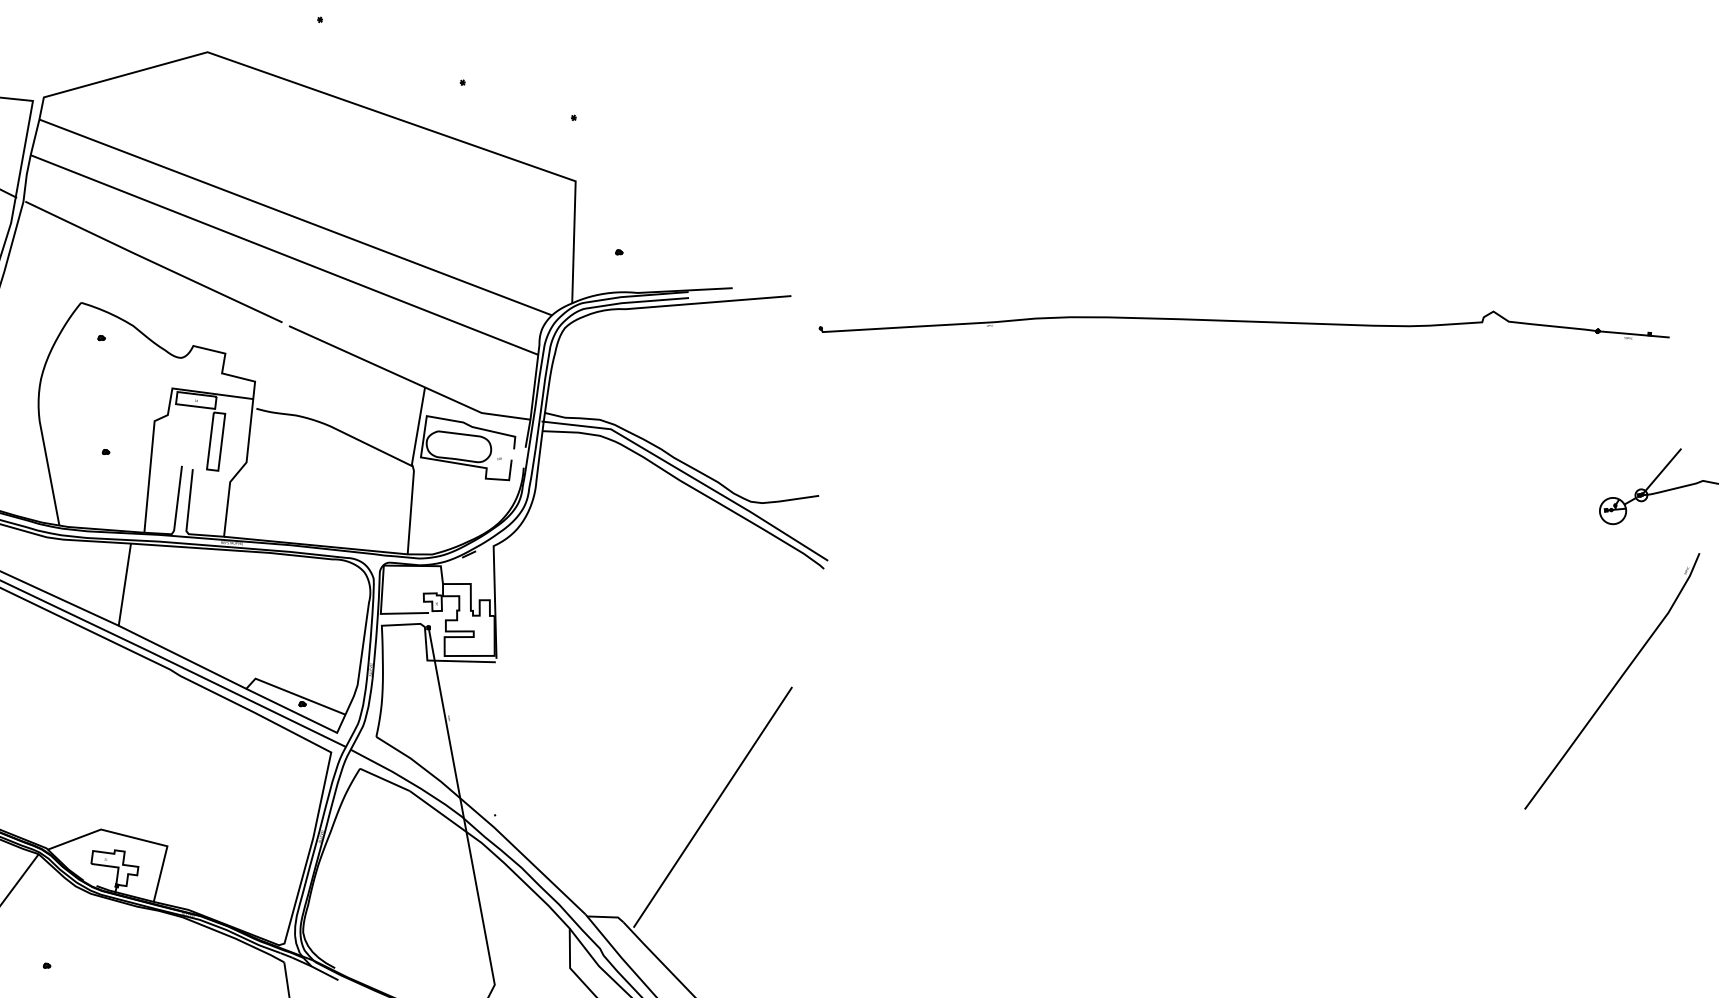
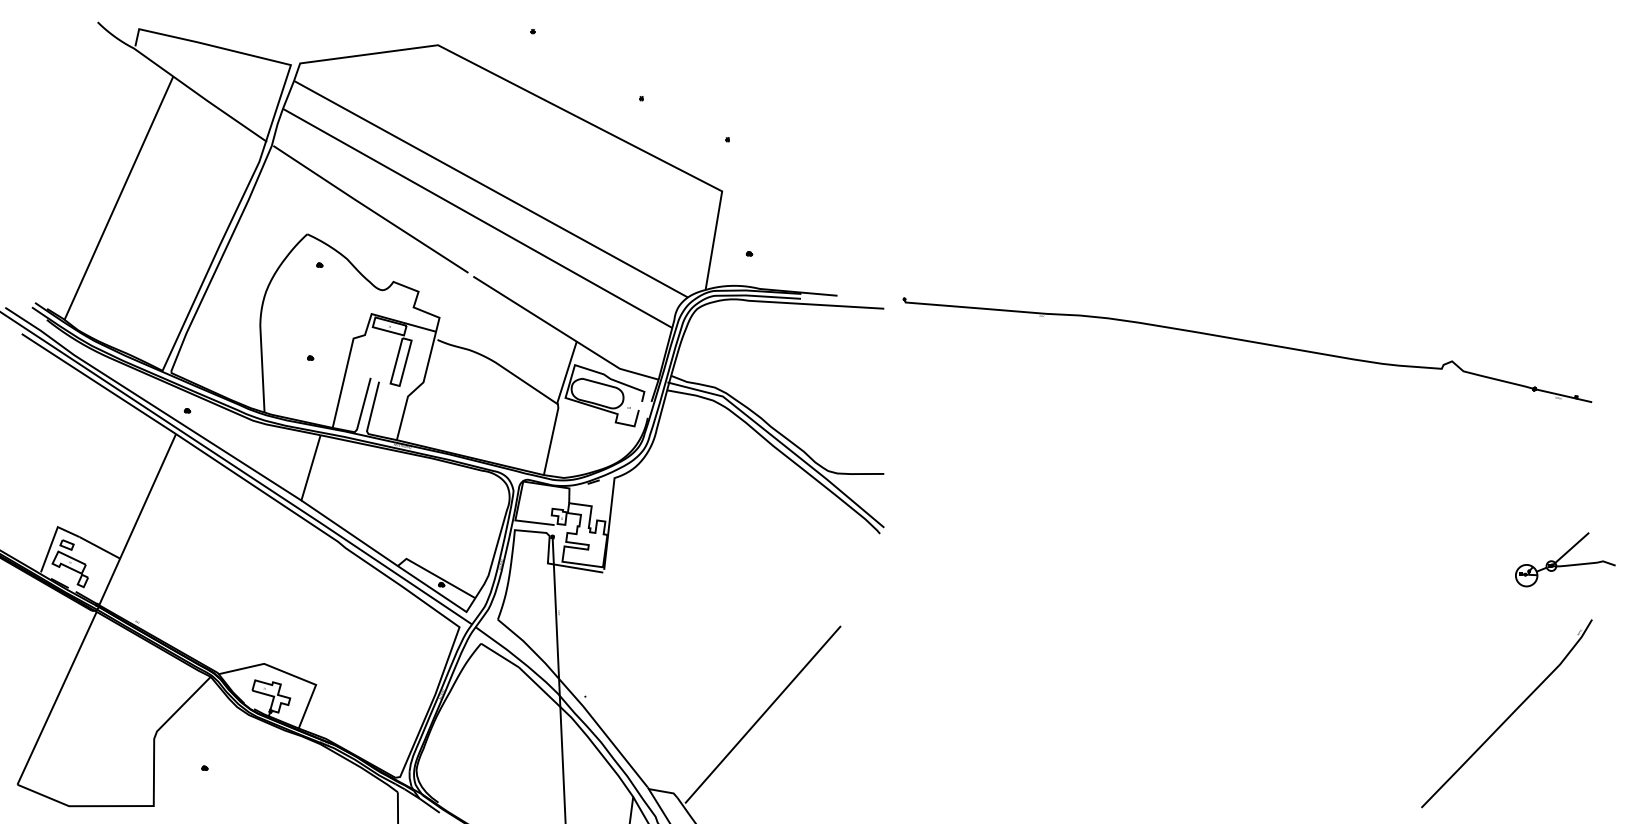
part: (1244, 322) -> (1248, 342), moved

